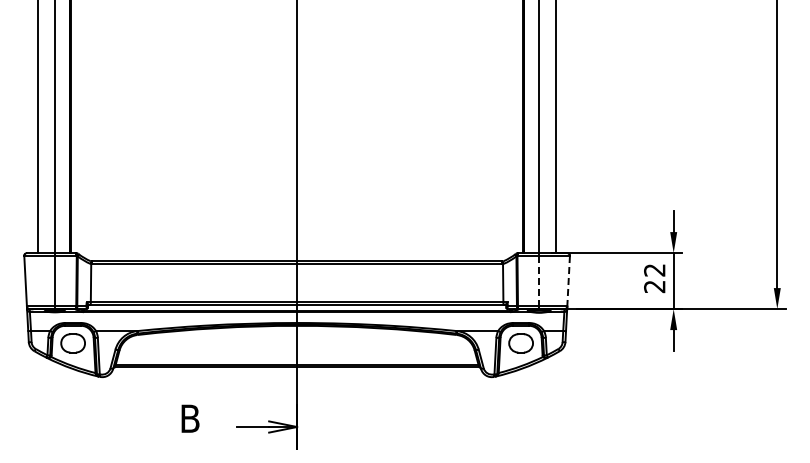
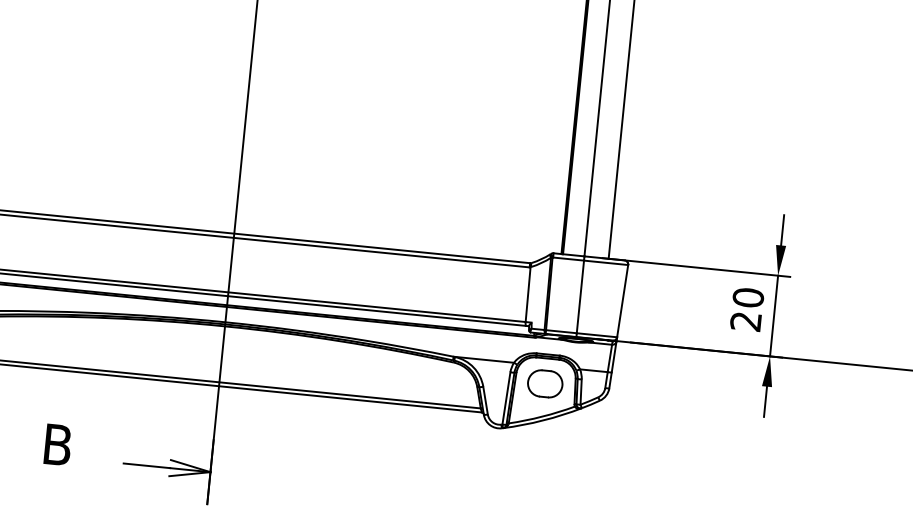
text: (654, 269) -> (748, 296), 22 -> 20
line: (539, 281) -> (580, 297), dashed -> solid
line: (568, 281) -> (622, 301), dashed -> solid

